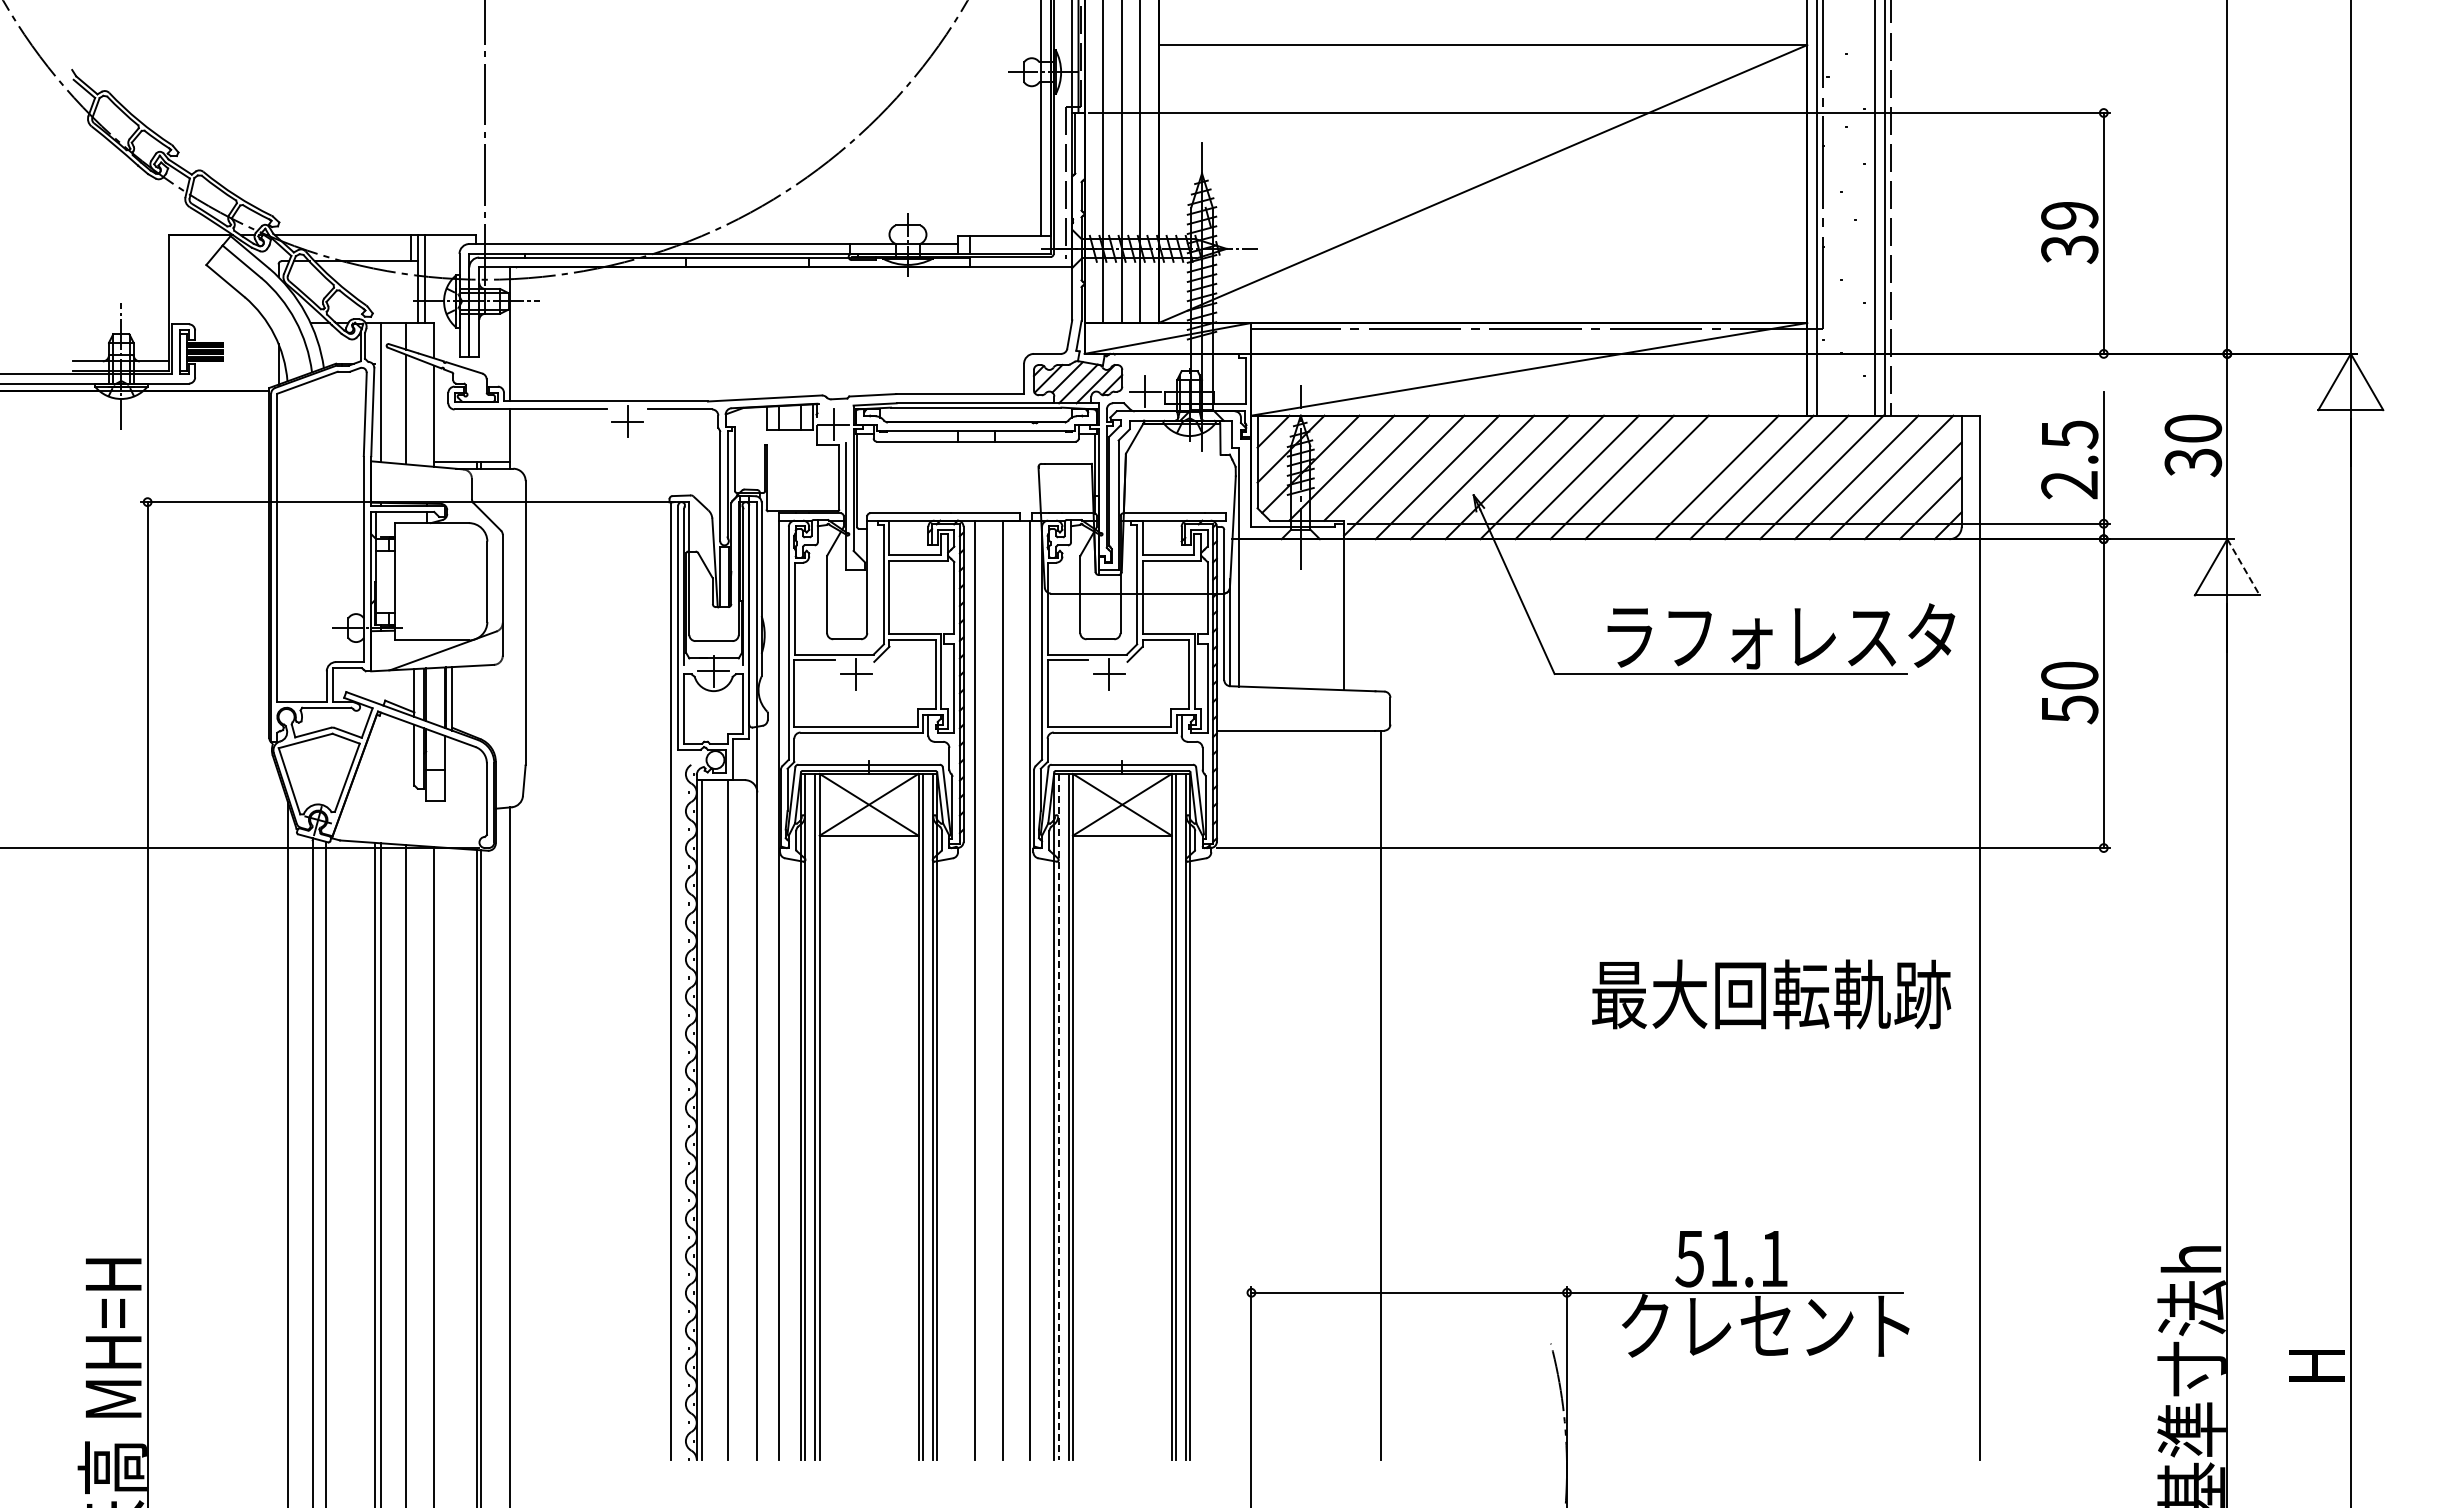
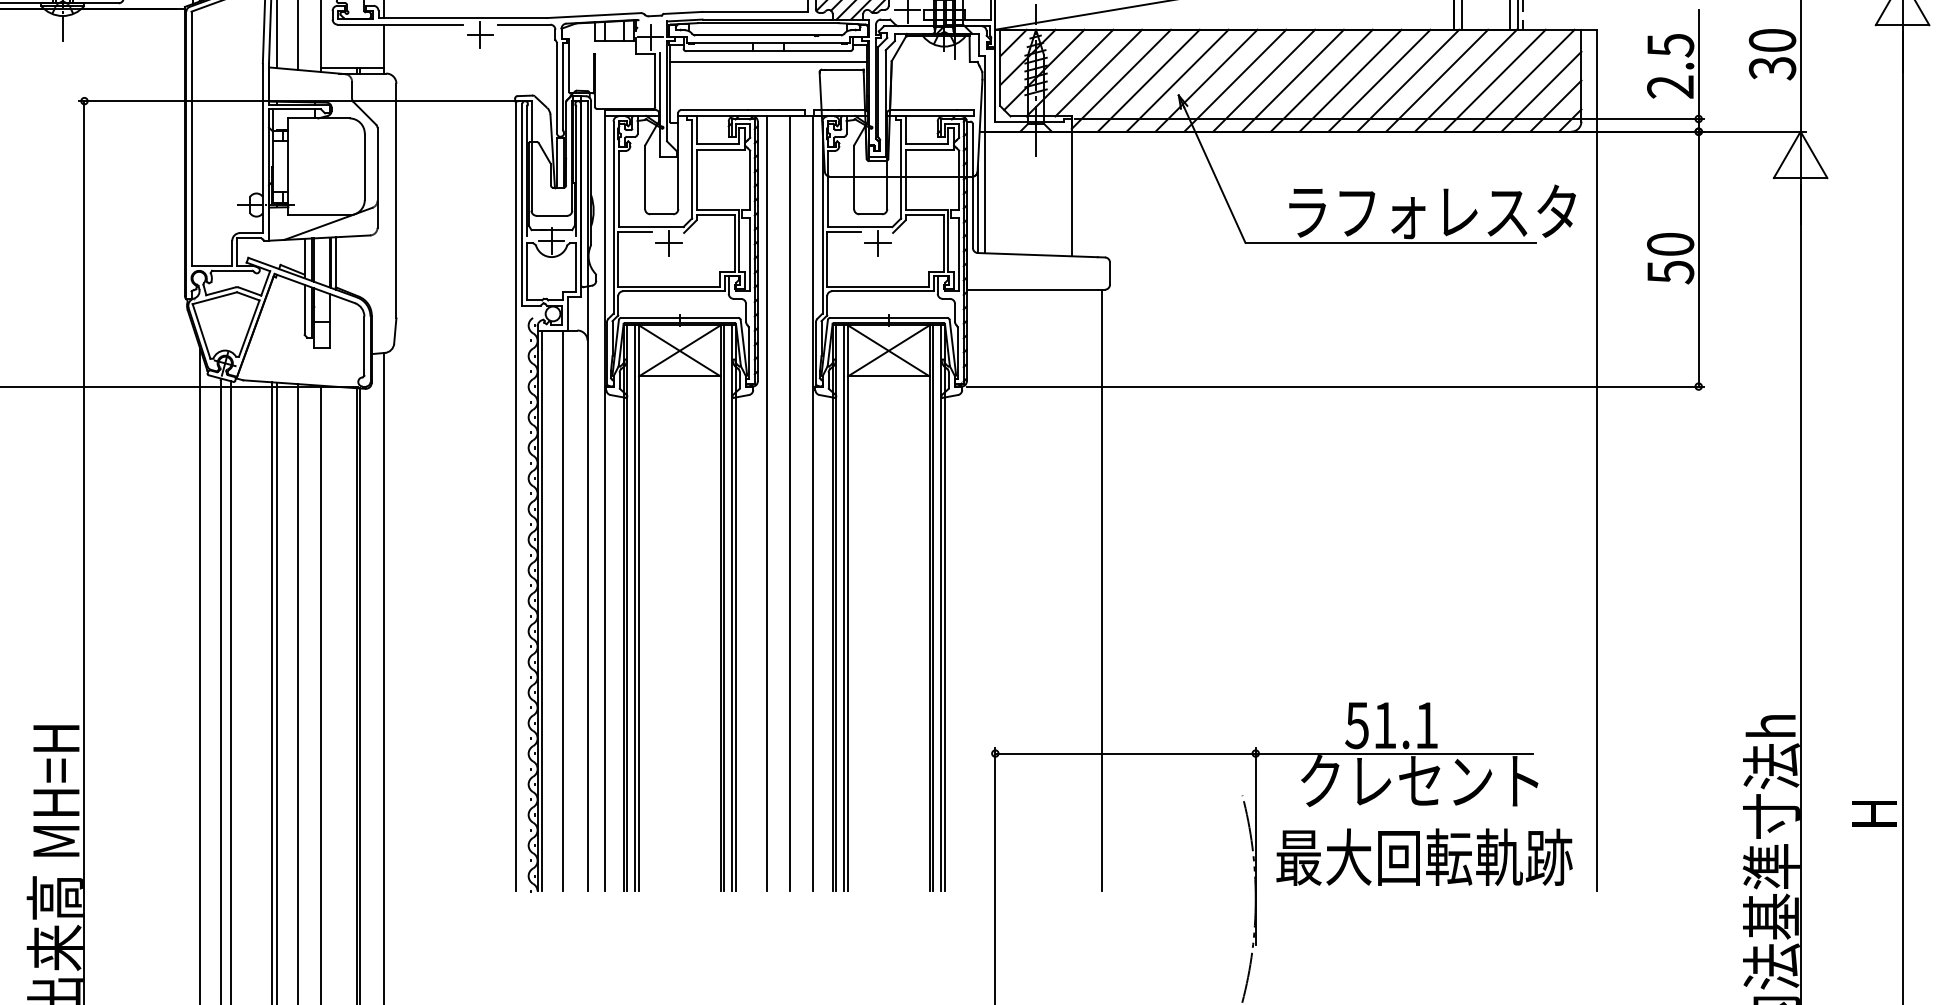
line: (975, 454) -> (767, 61), added
line: (1681, 477) -> (1350, 80), added
line: (2243, 567) -> (1813, 155), dashed -> solid
text: (1771, 994) -> (1424, 857), moved
line: (1058, 1116) -> (836, 608), dashed -> solid

